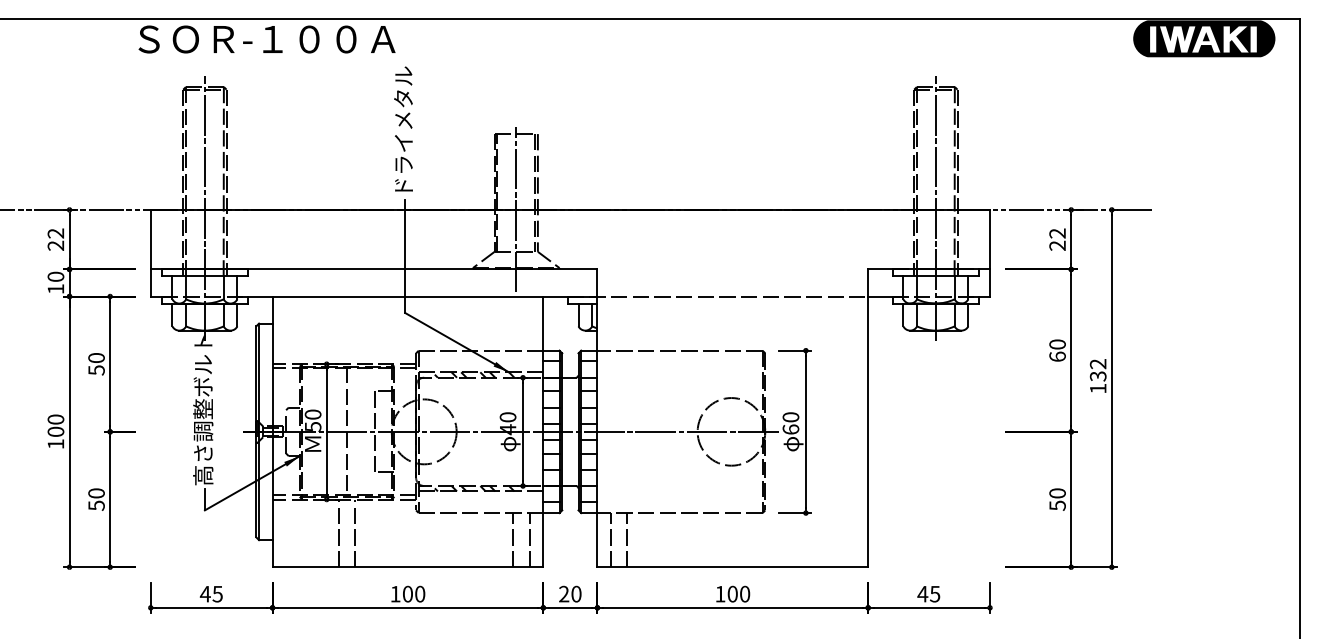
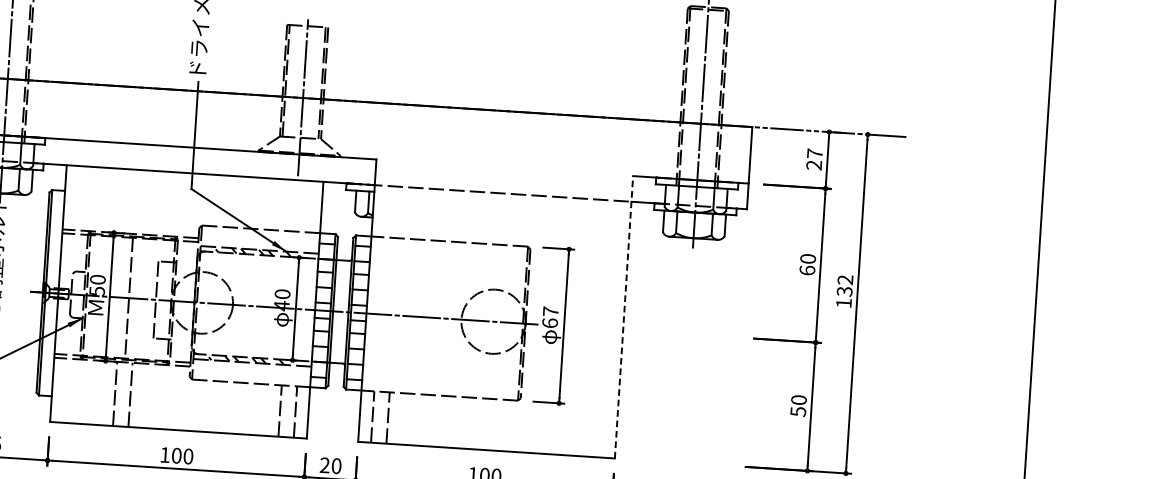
text: (1057, 233) -> (814, 153), 22 -> 27
text: (790, 417) -> (550, 311), 60 -> 67
line: (868, 418) -> (624, 317), solid -> dashed

